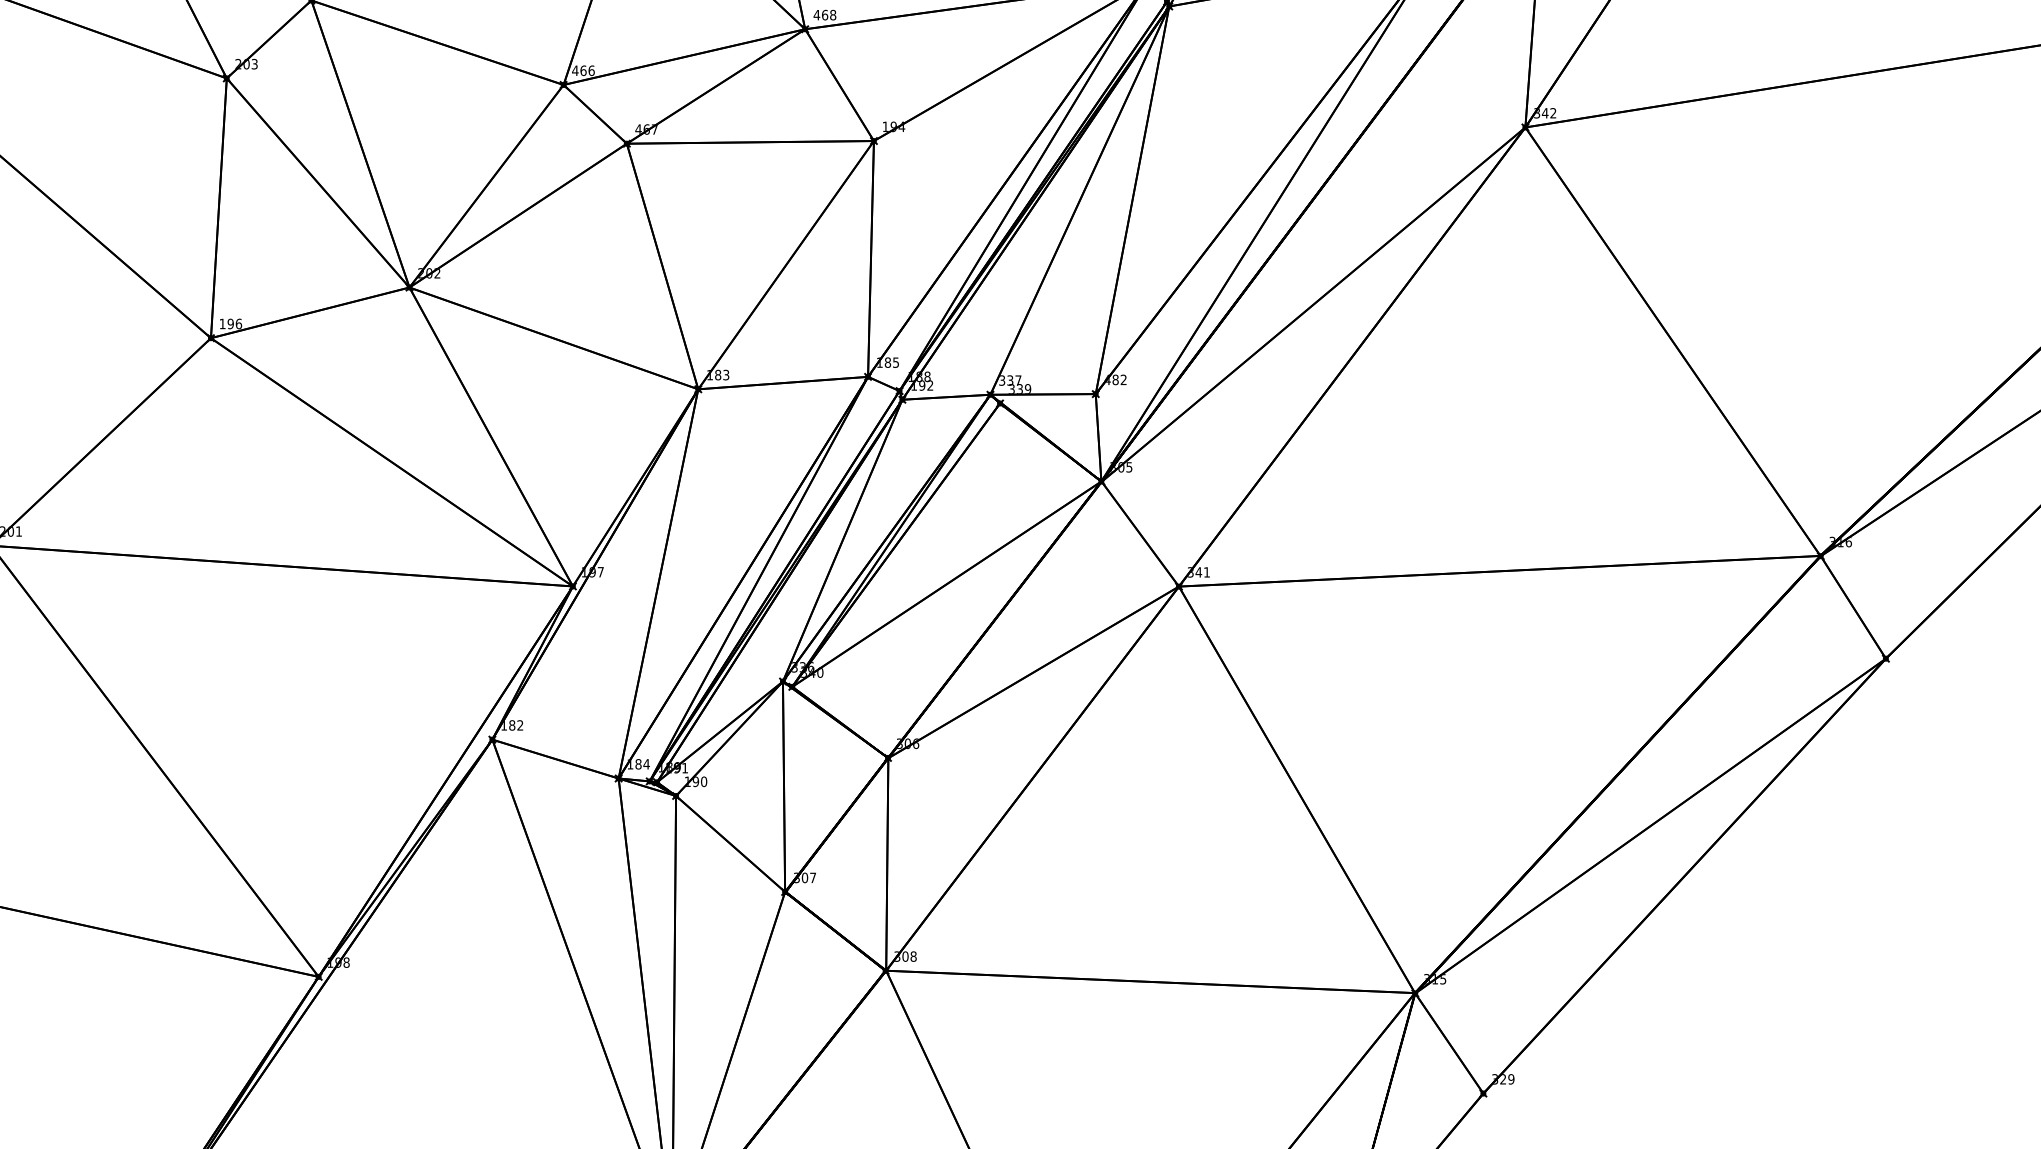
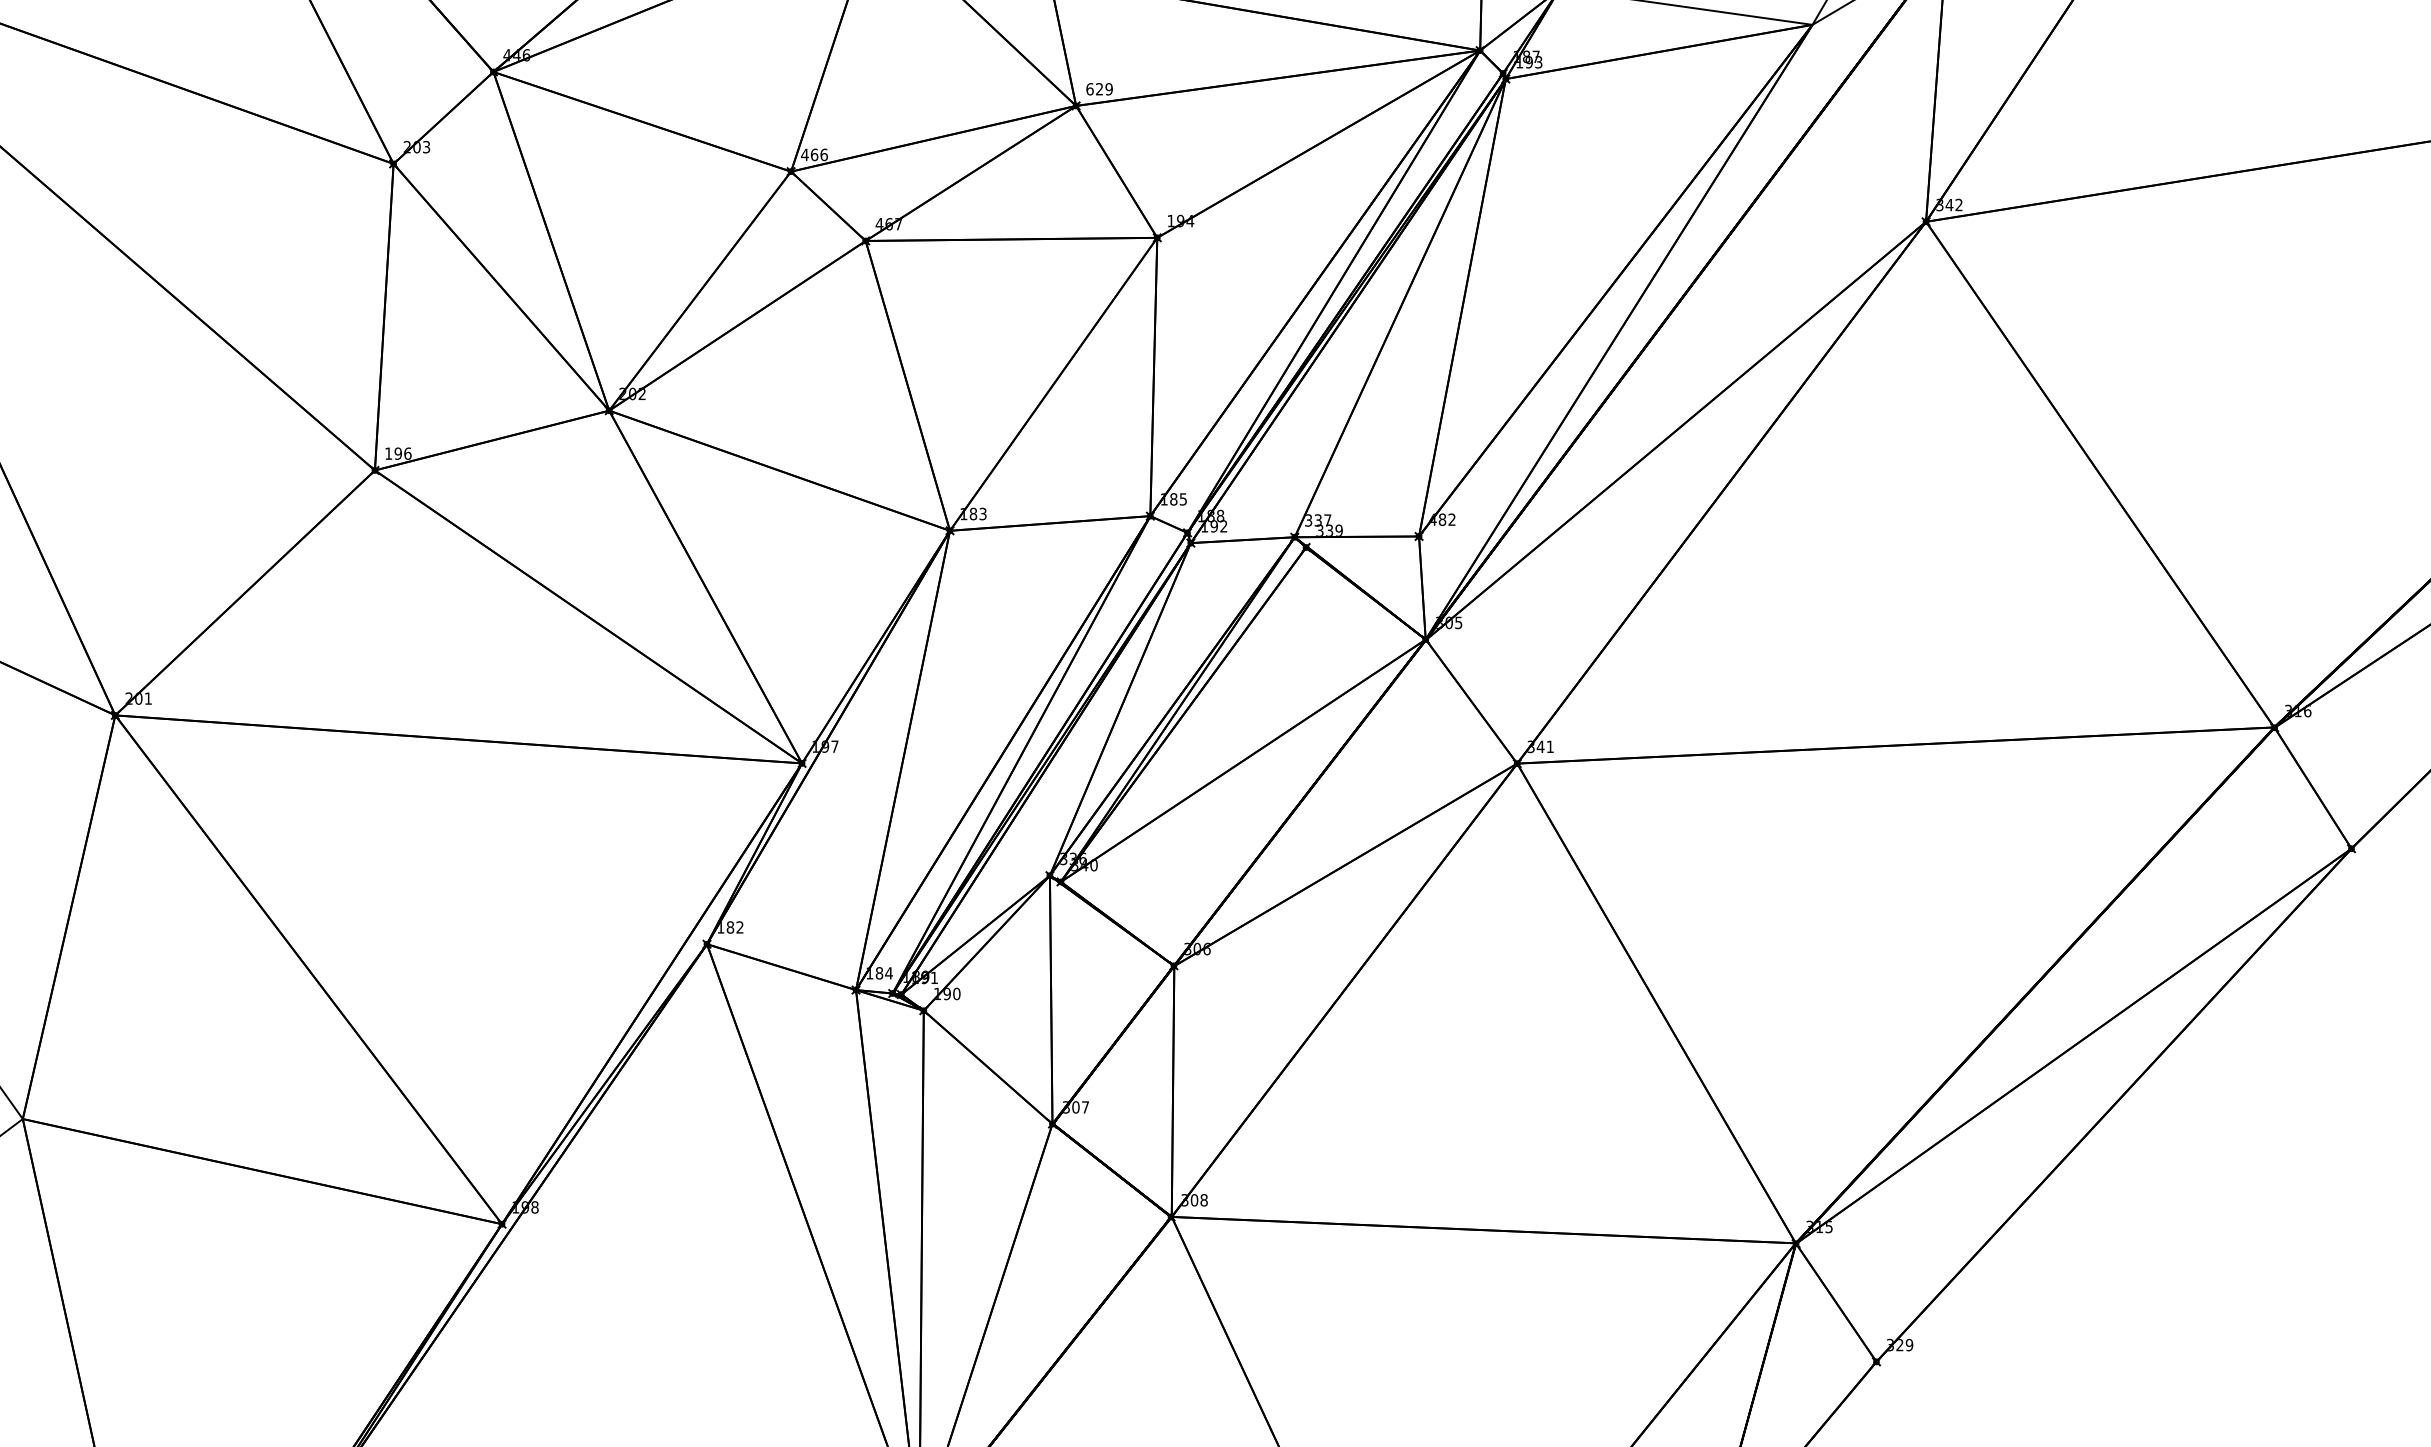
text: (824, 15) -> (1099, 89), 468 -> 629

